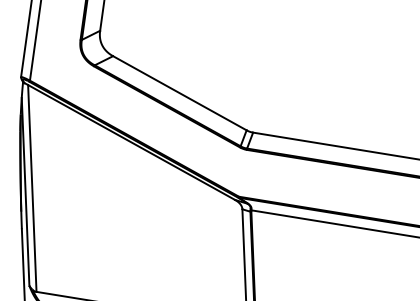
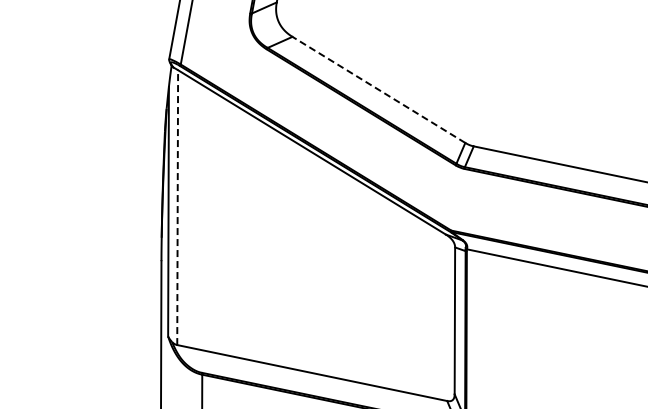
line: (179, 92) -> (378, 89), solid -> dashed
line: (32, 188) -> (177, 207), solid -> dashed

